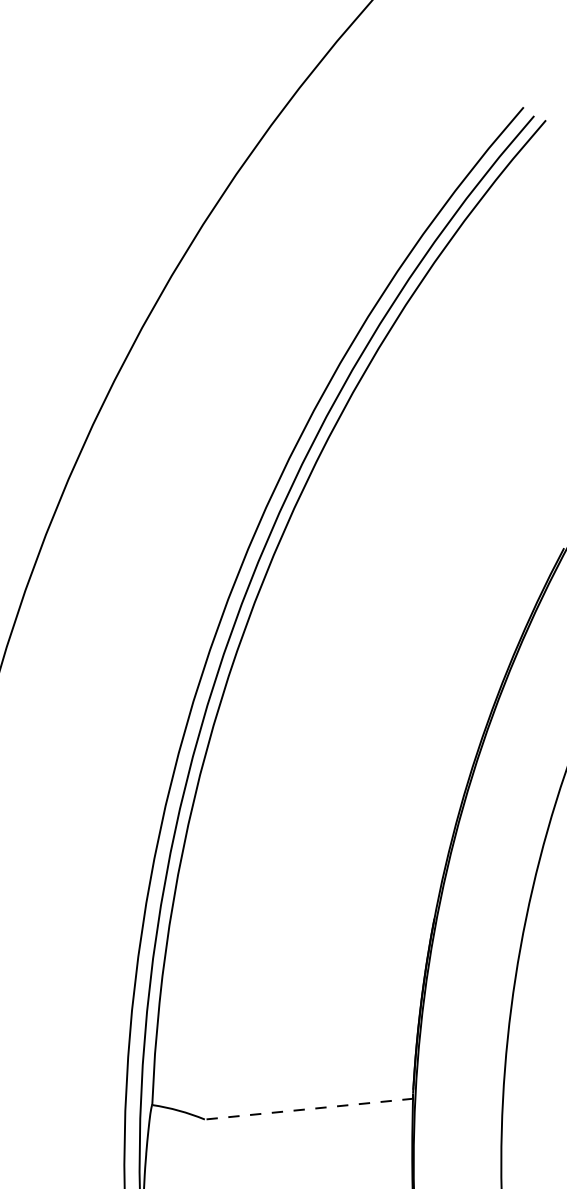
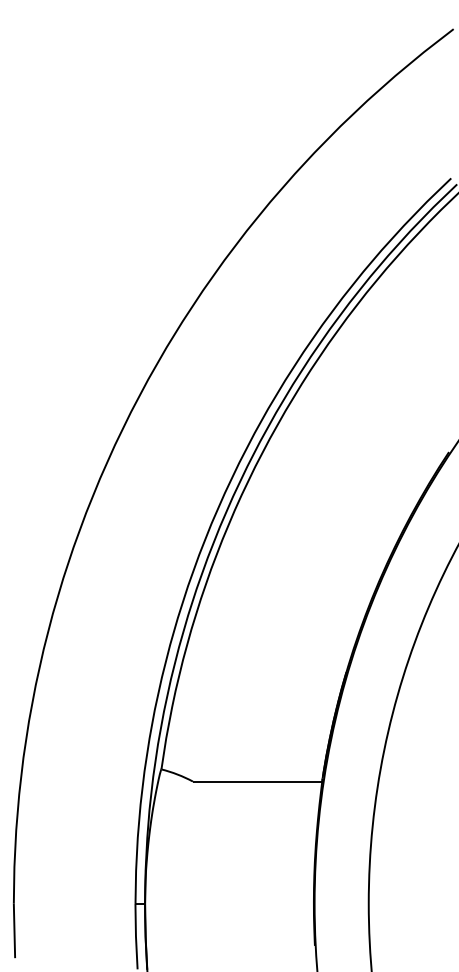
line: (308, 1109) -> (257, 781), dashed -> solid

